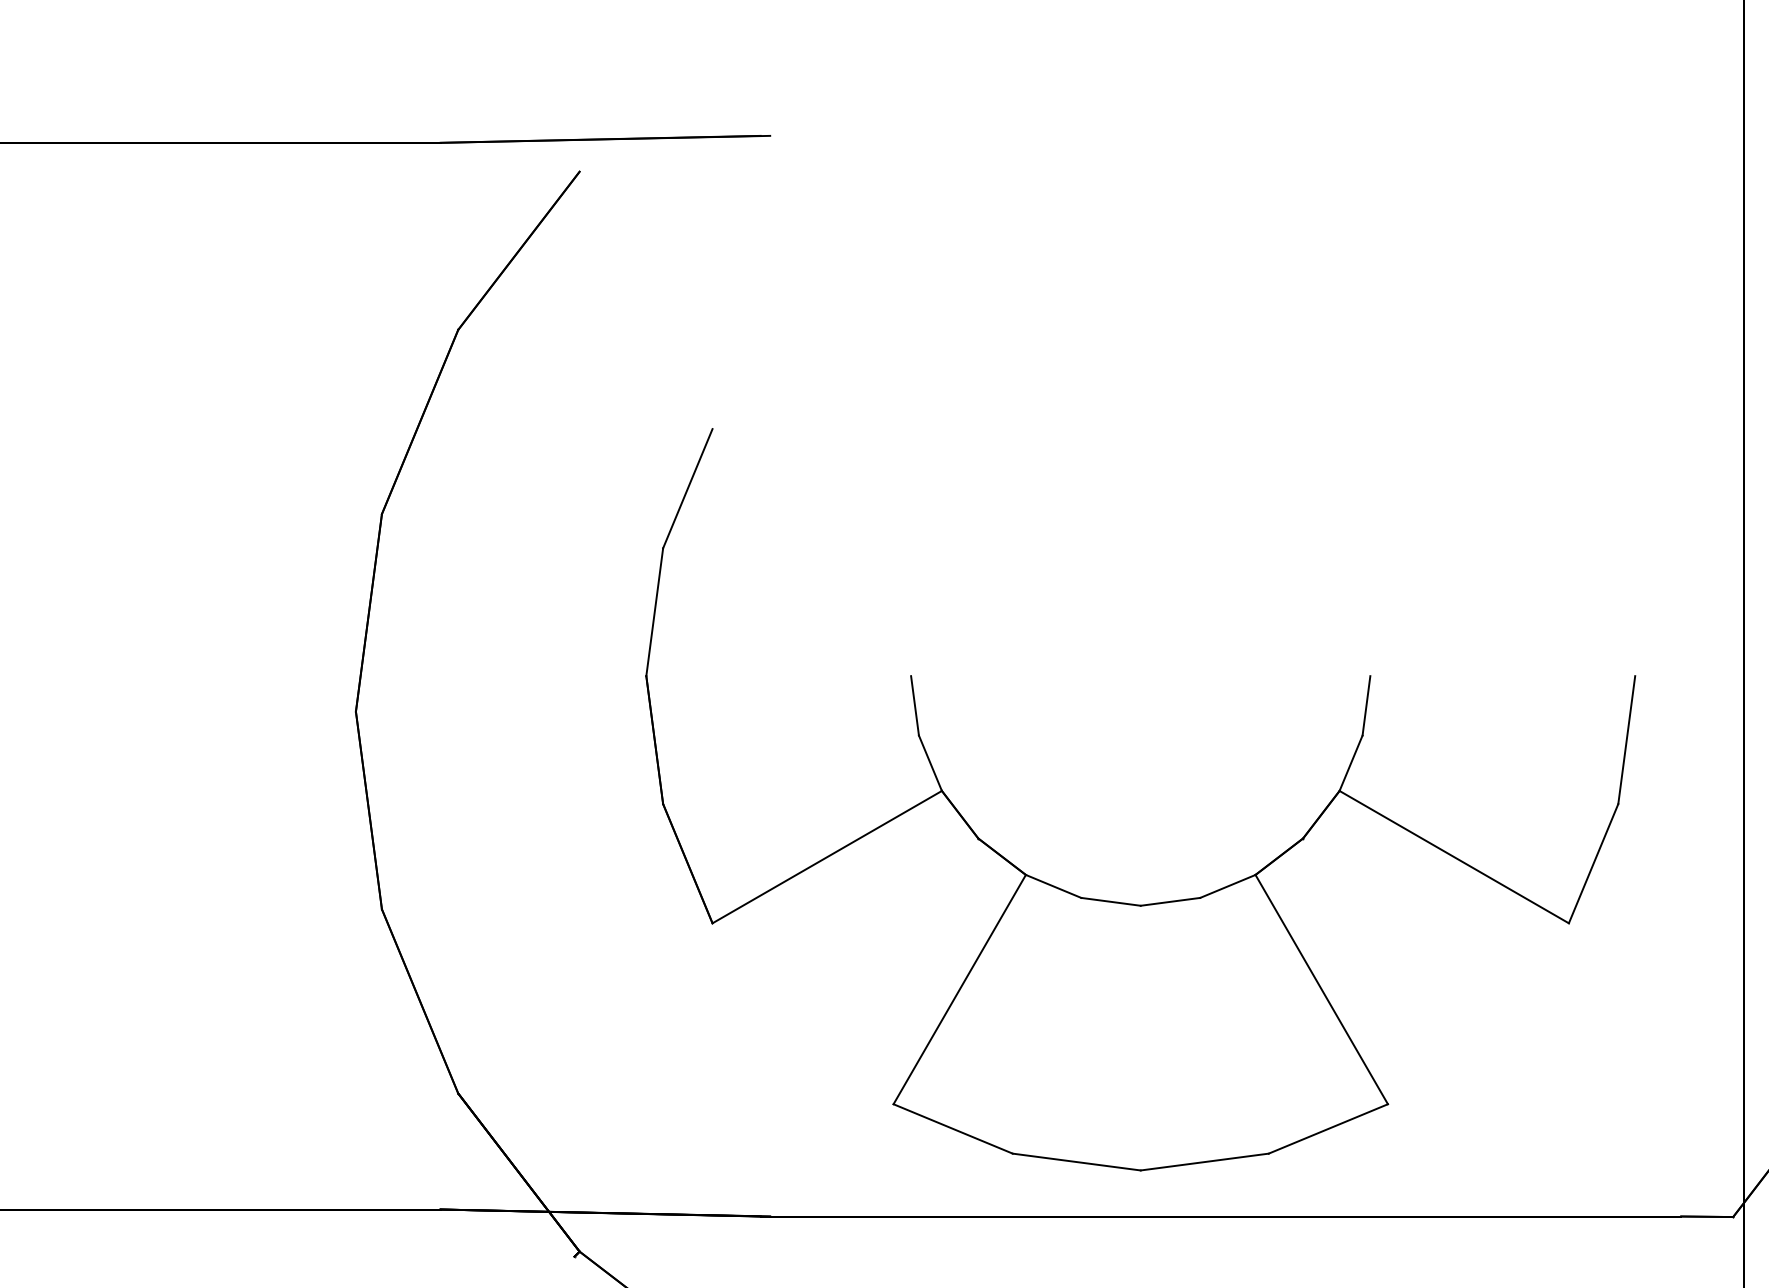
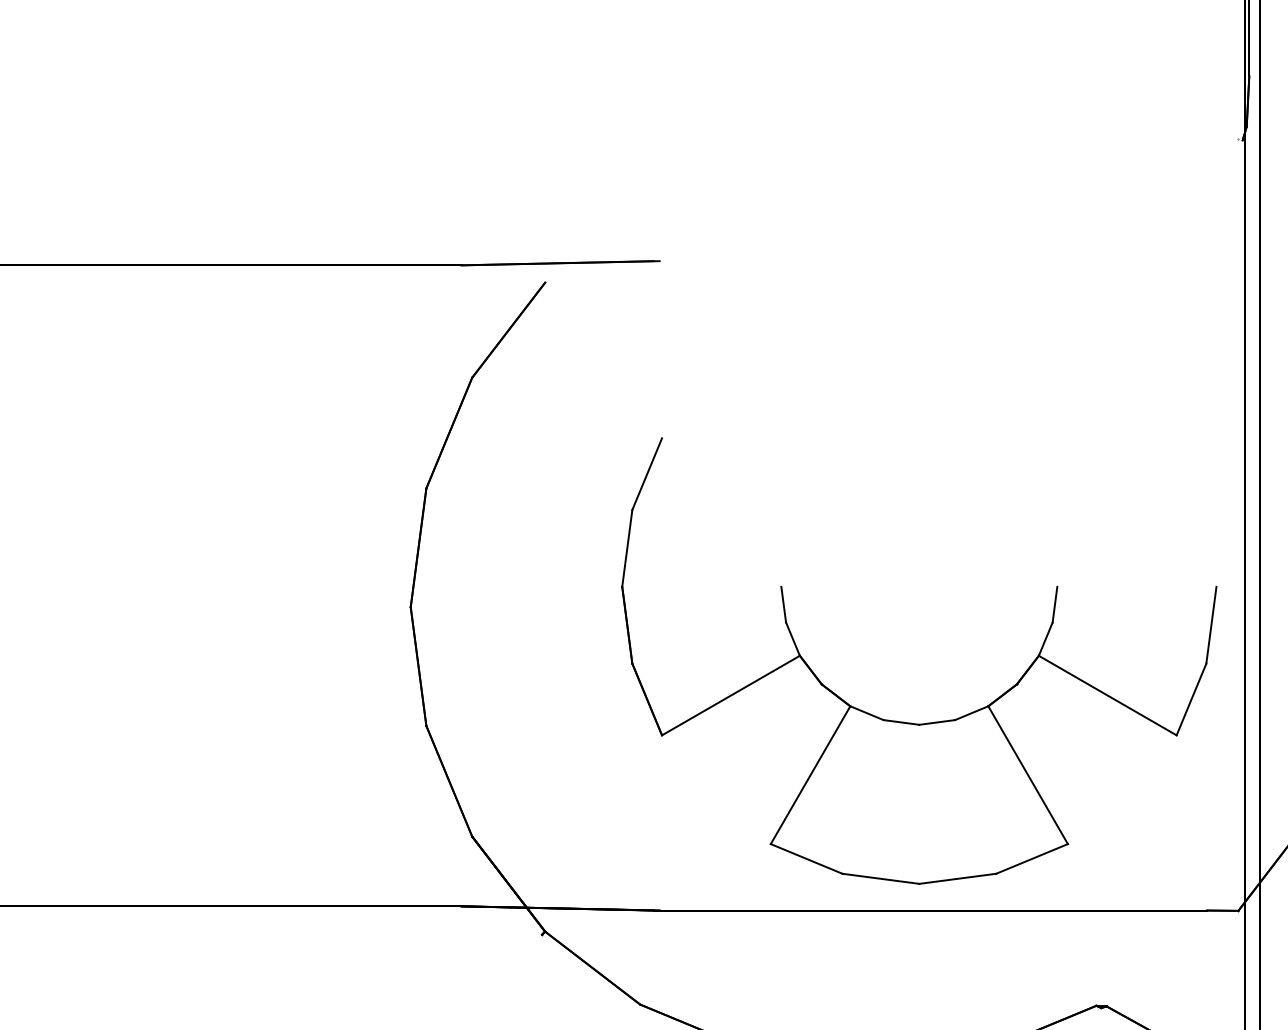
part: (1127, 901) -> (911, 722), moved

